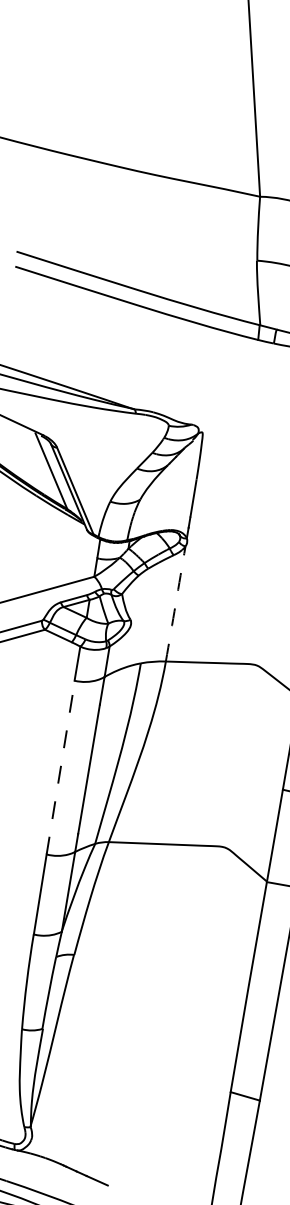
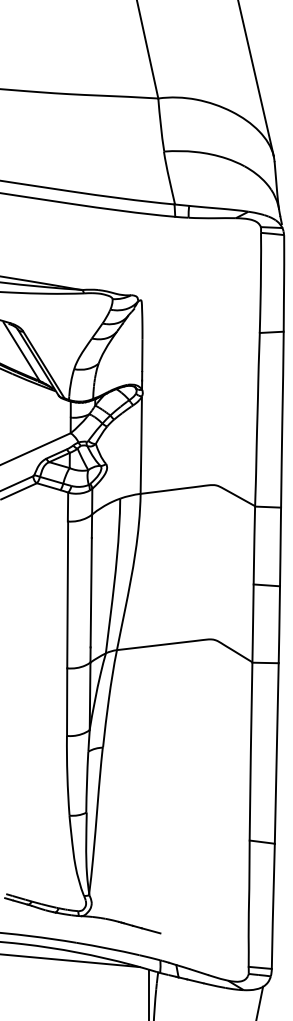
arc: (175, 604) -> (141, 445), dashed -> solid
line: (60, 767) -> (67, 594), dashed -> solid

